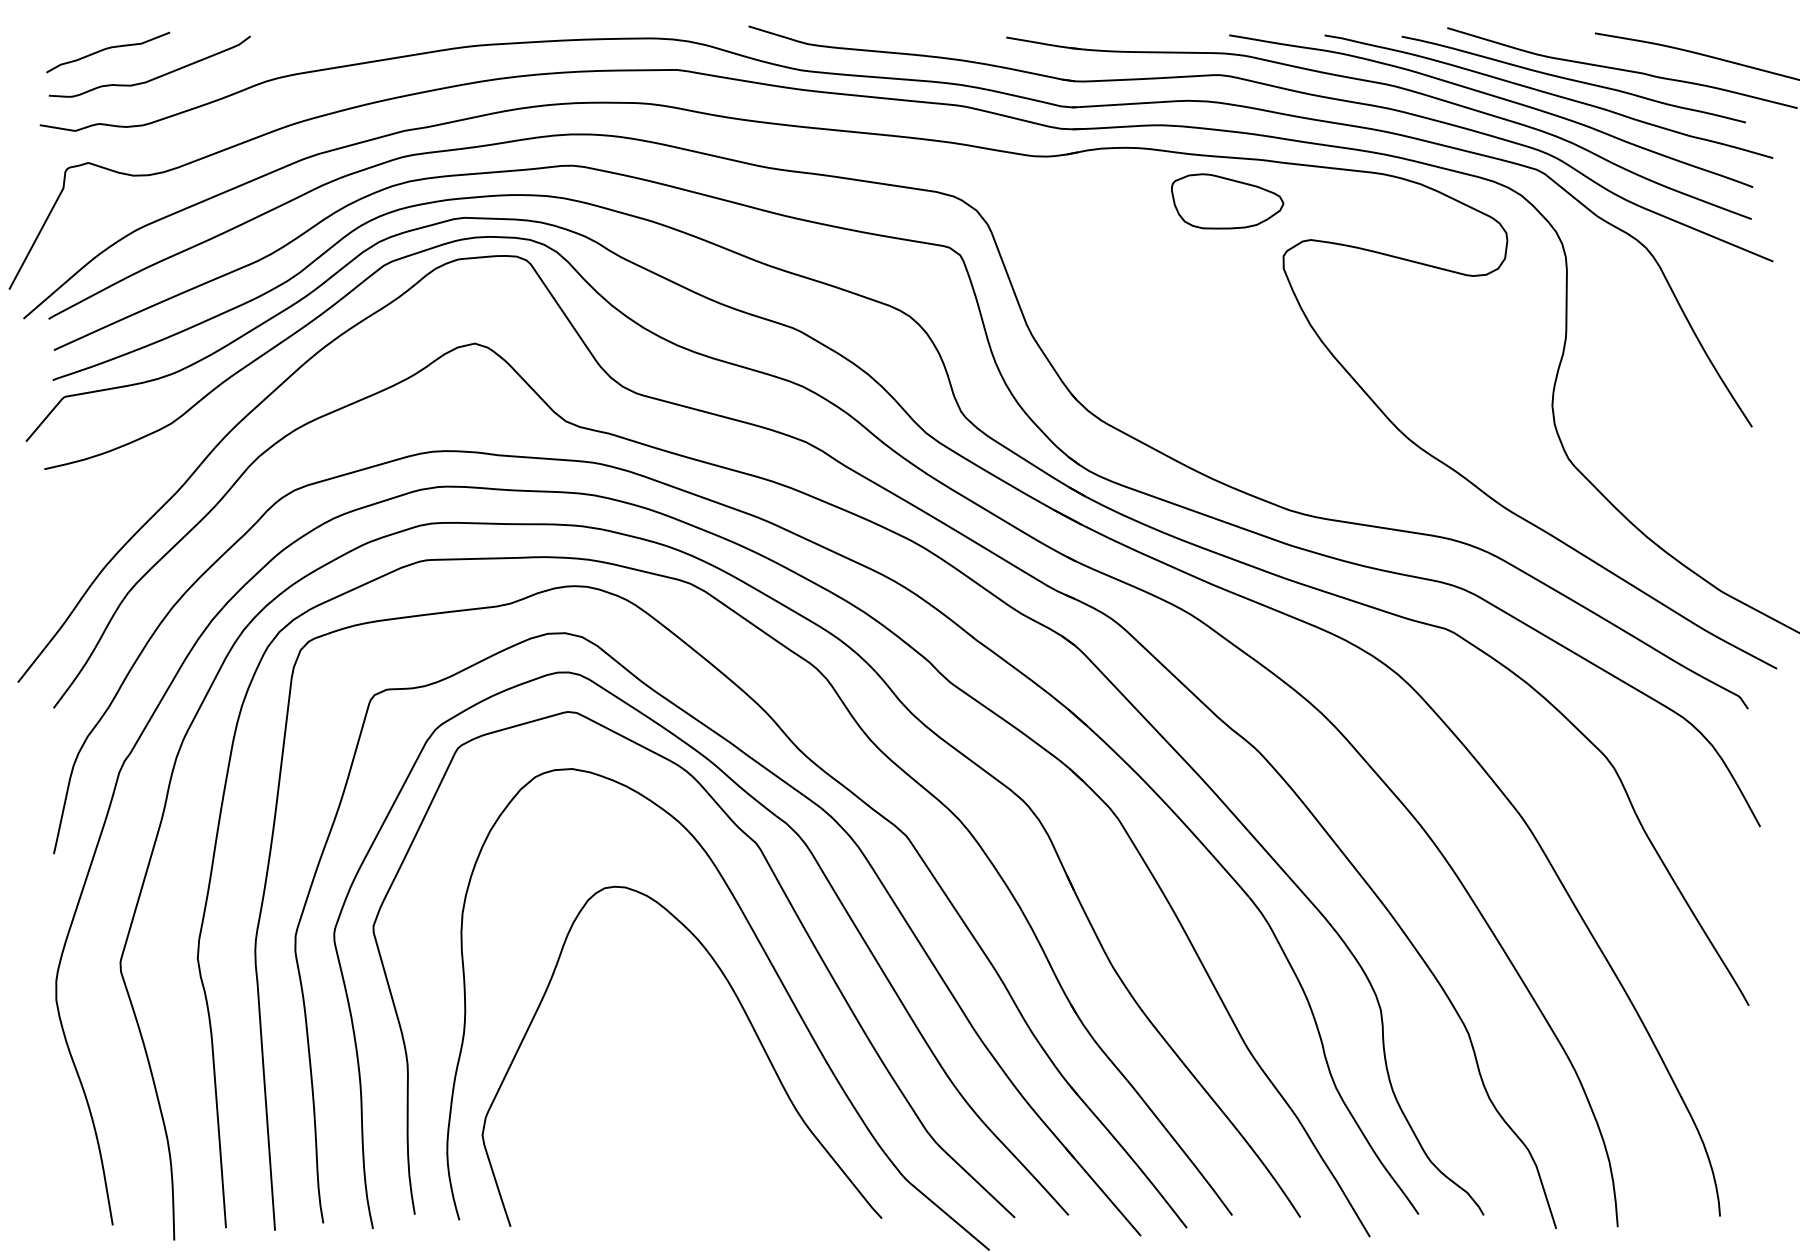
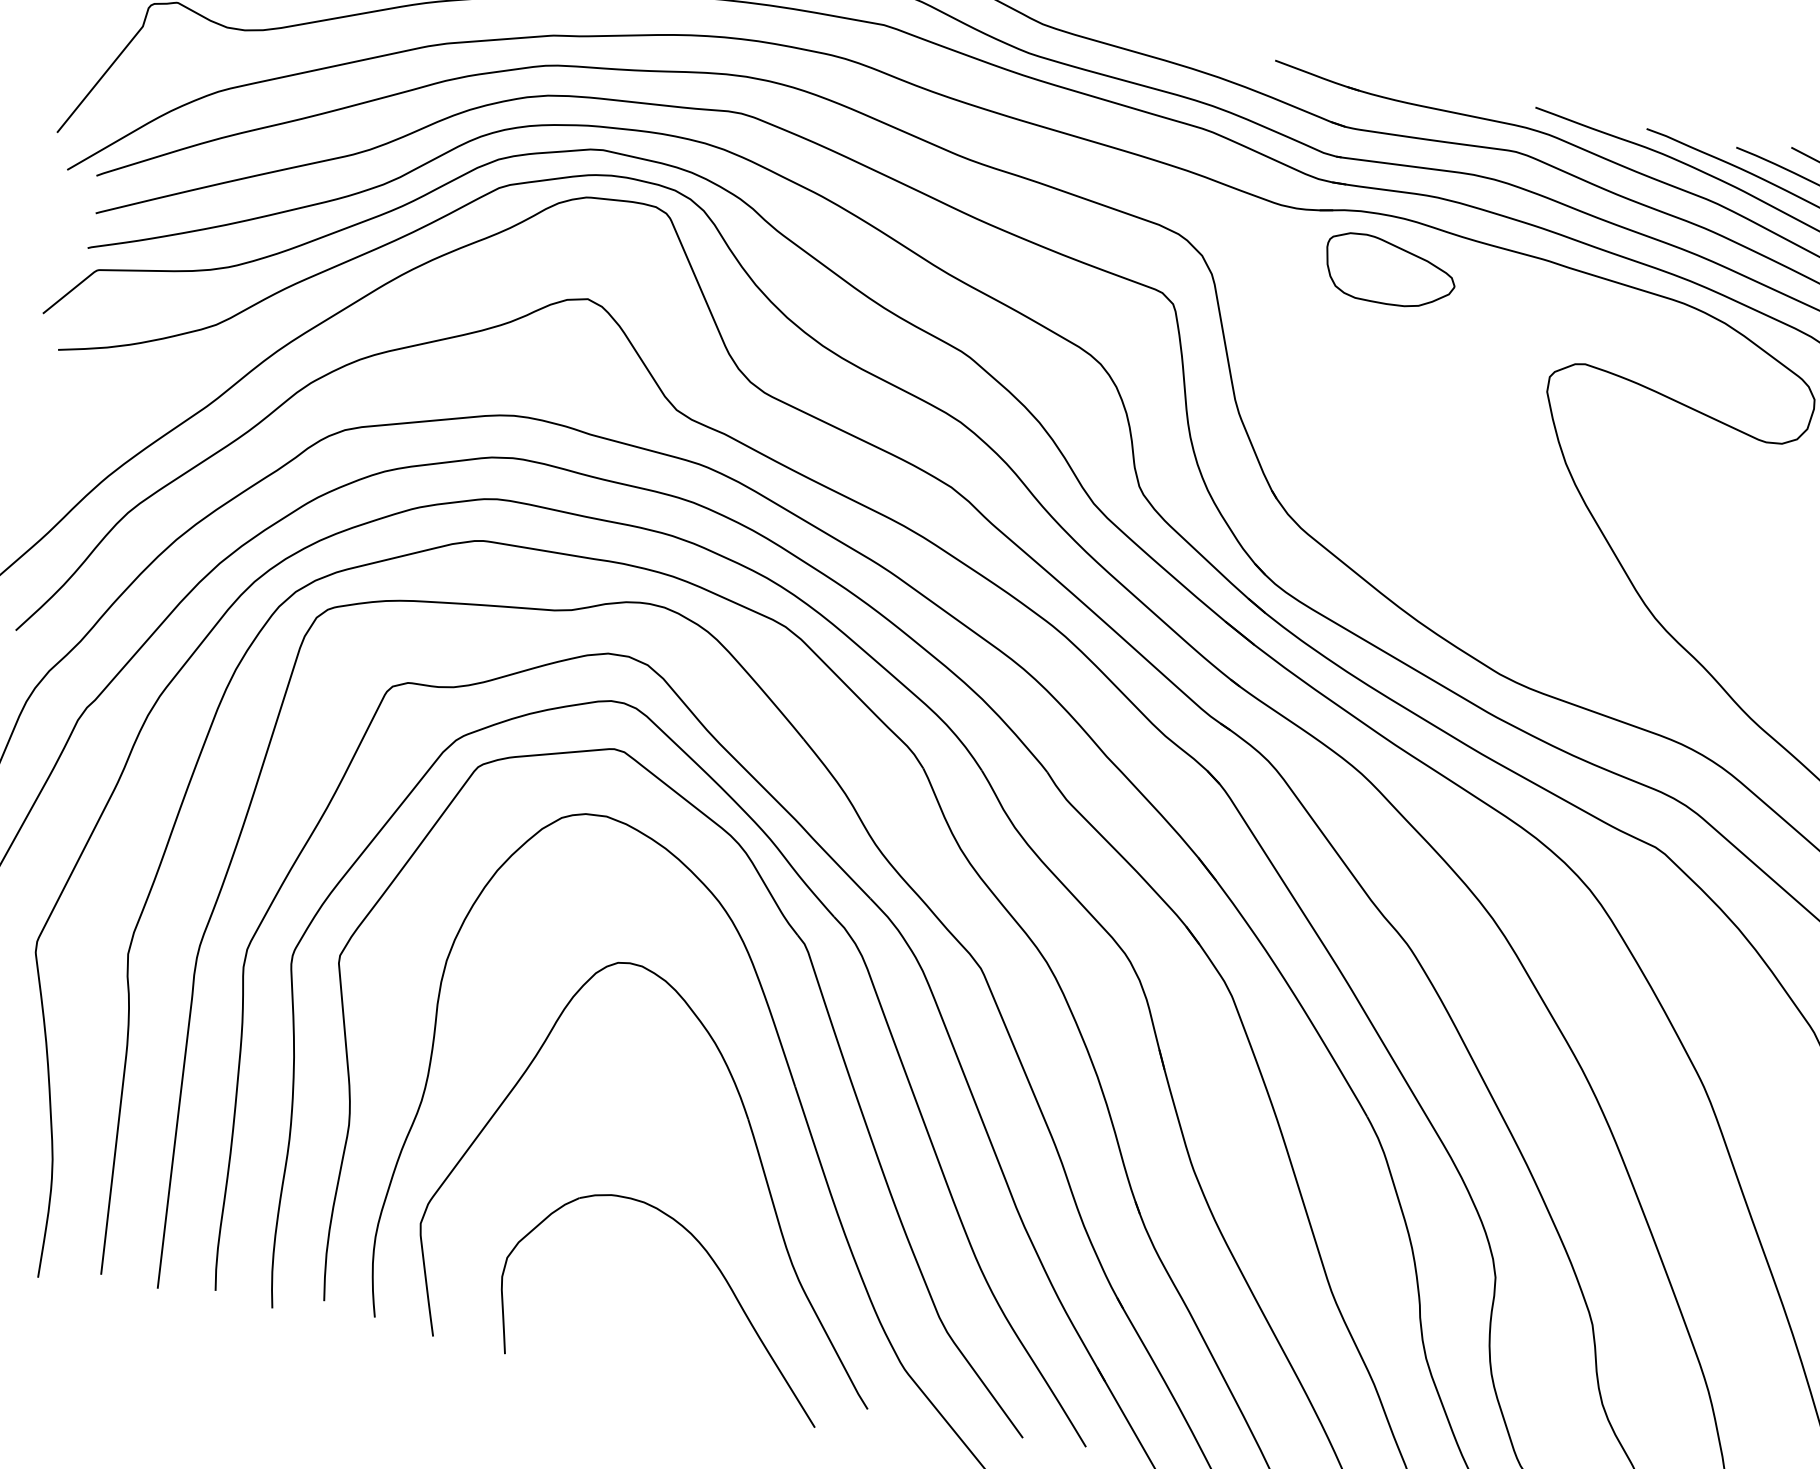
part: (1227, 201) -> (1389, 272), moved
part: (738, 1129) -> (720, 1273), added

